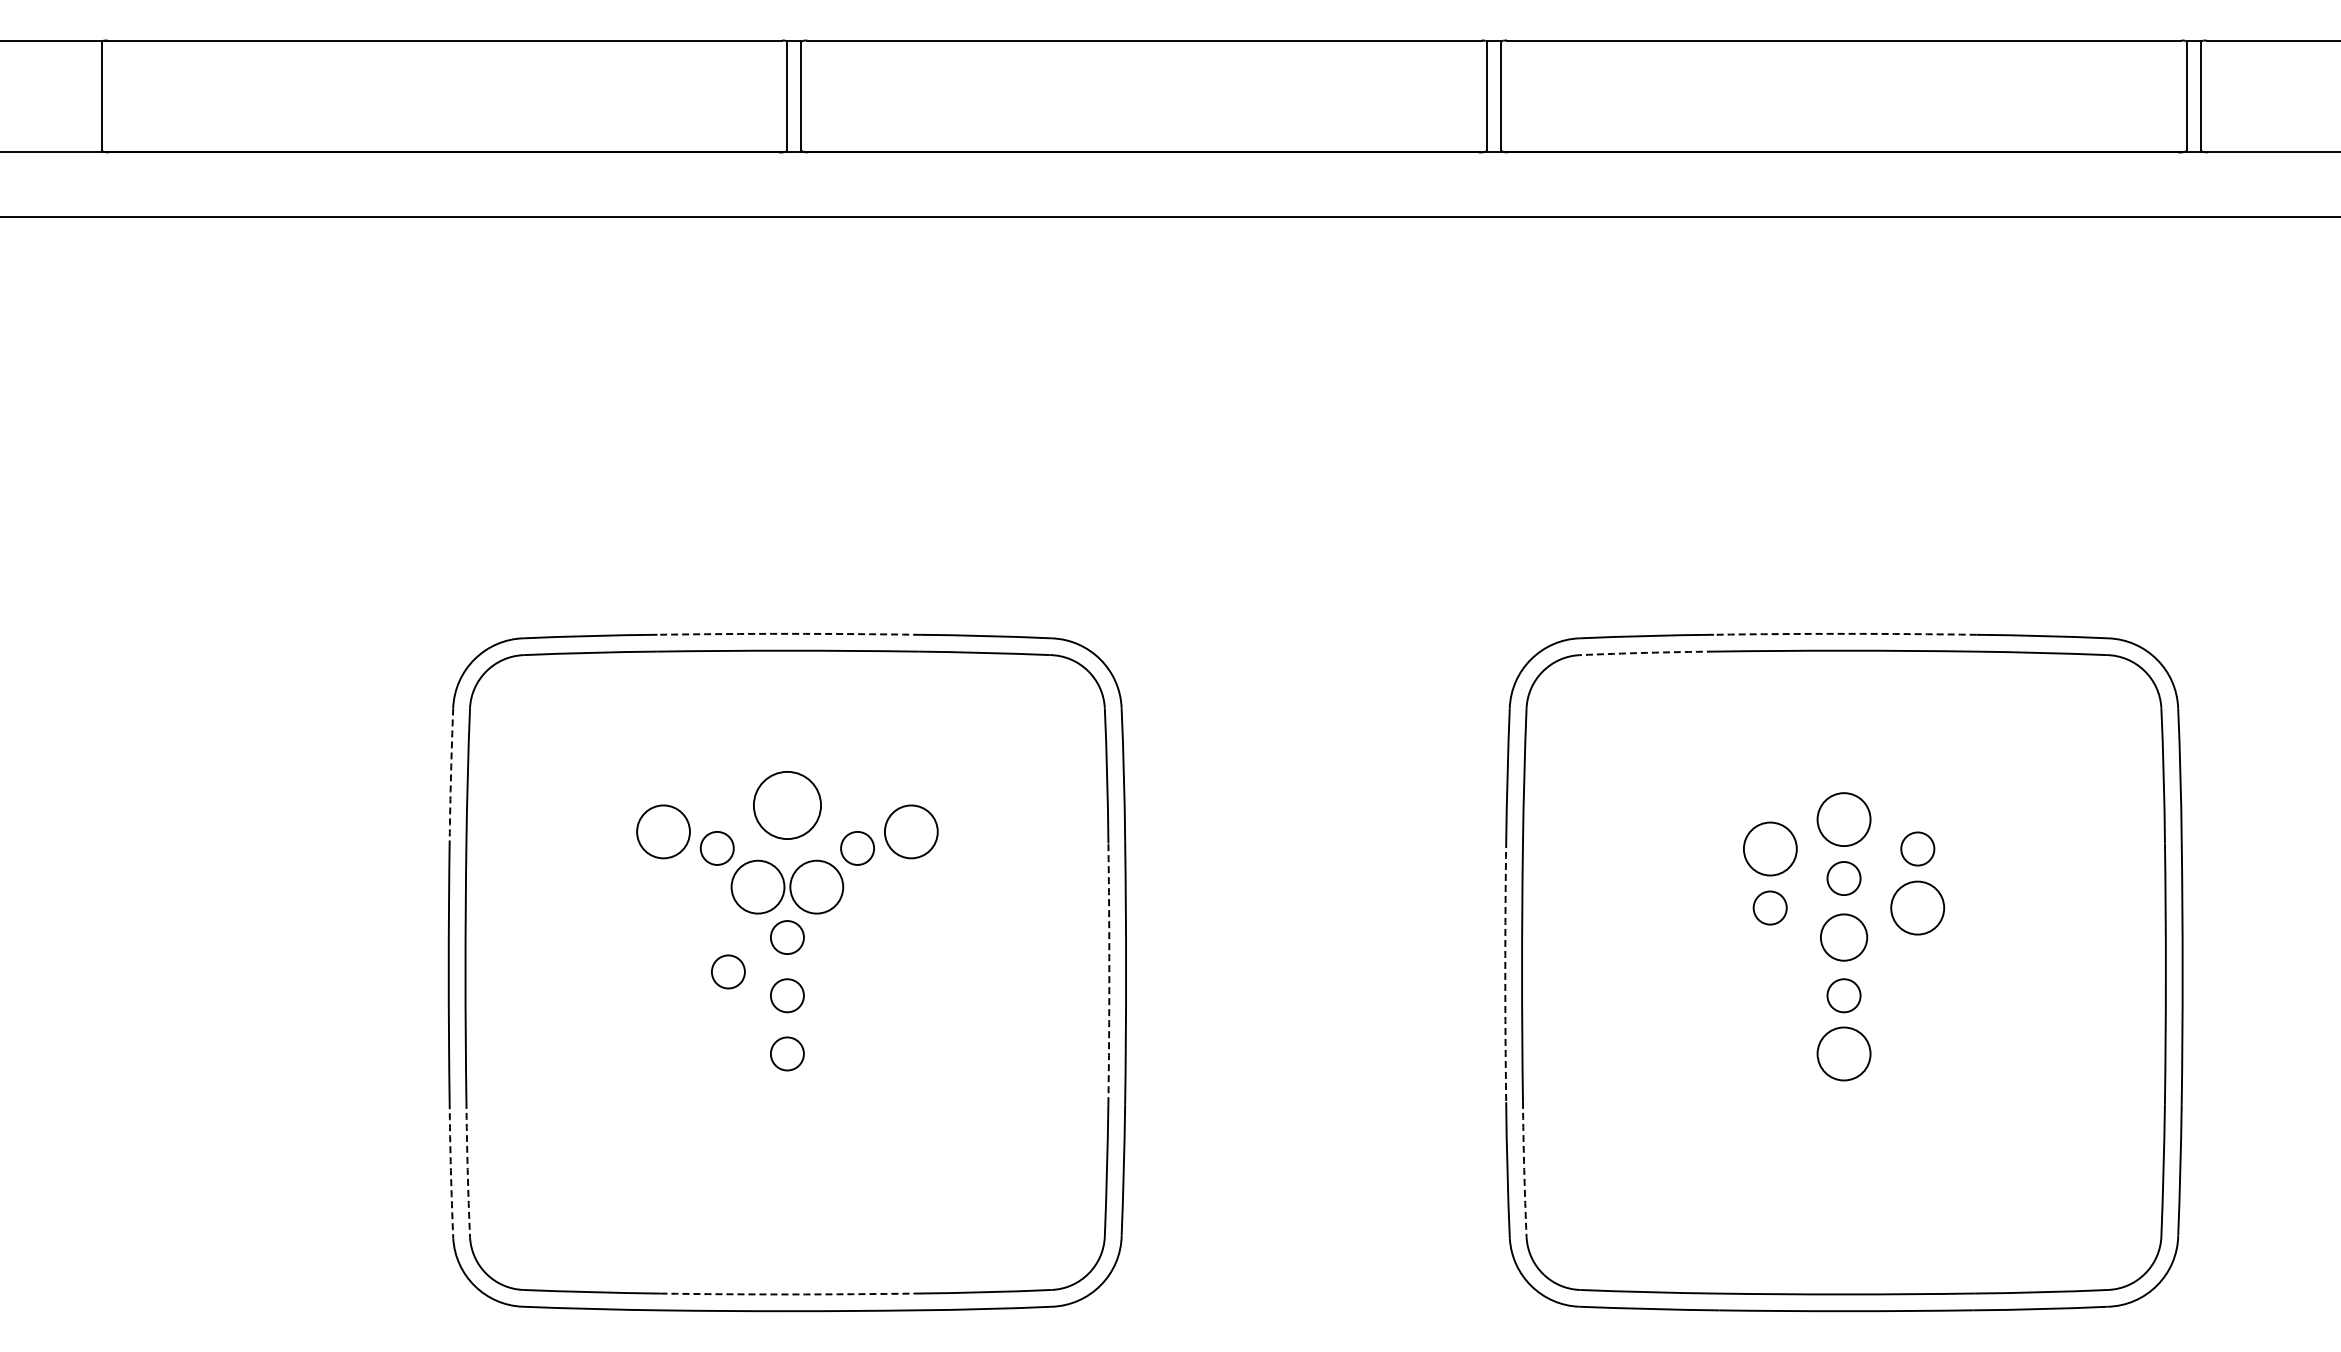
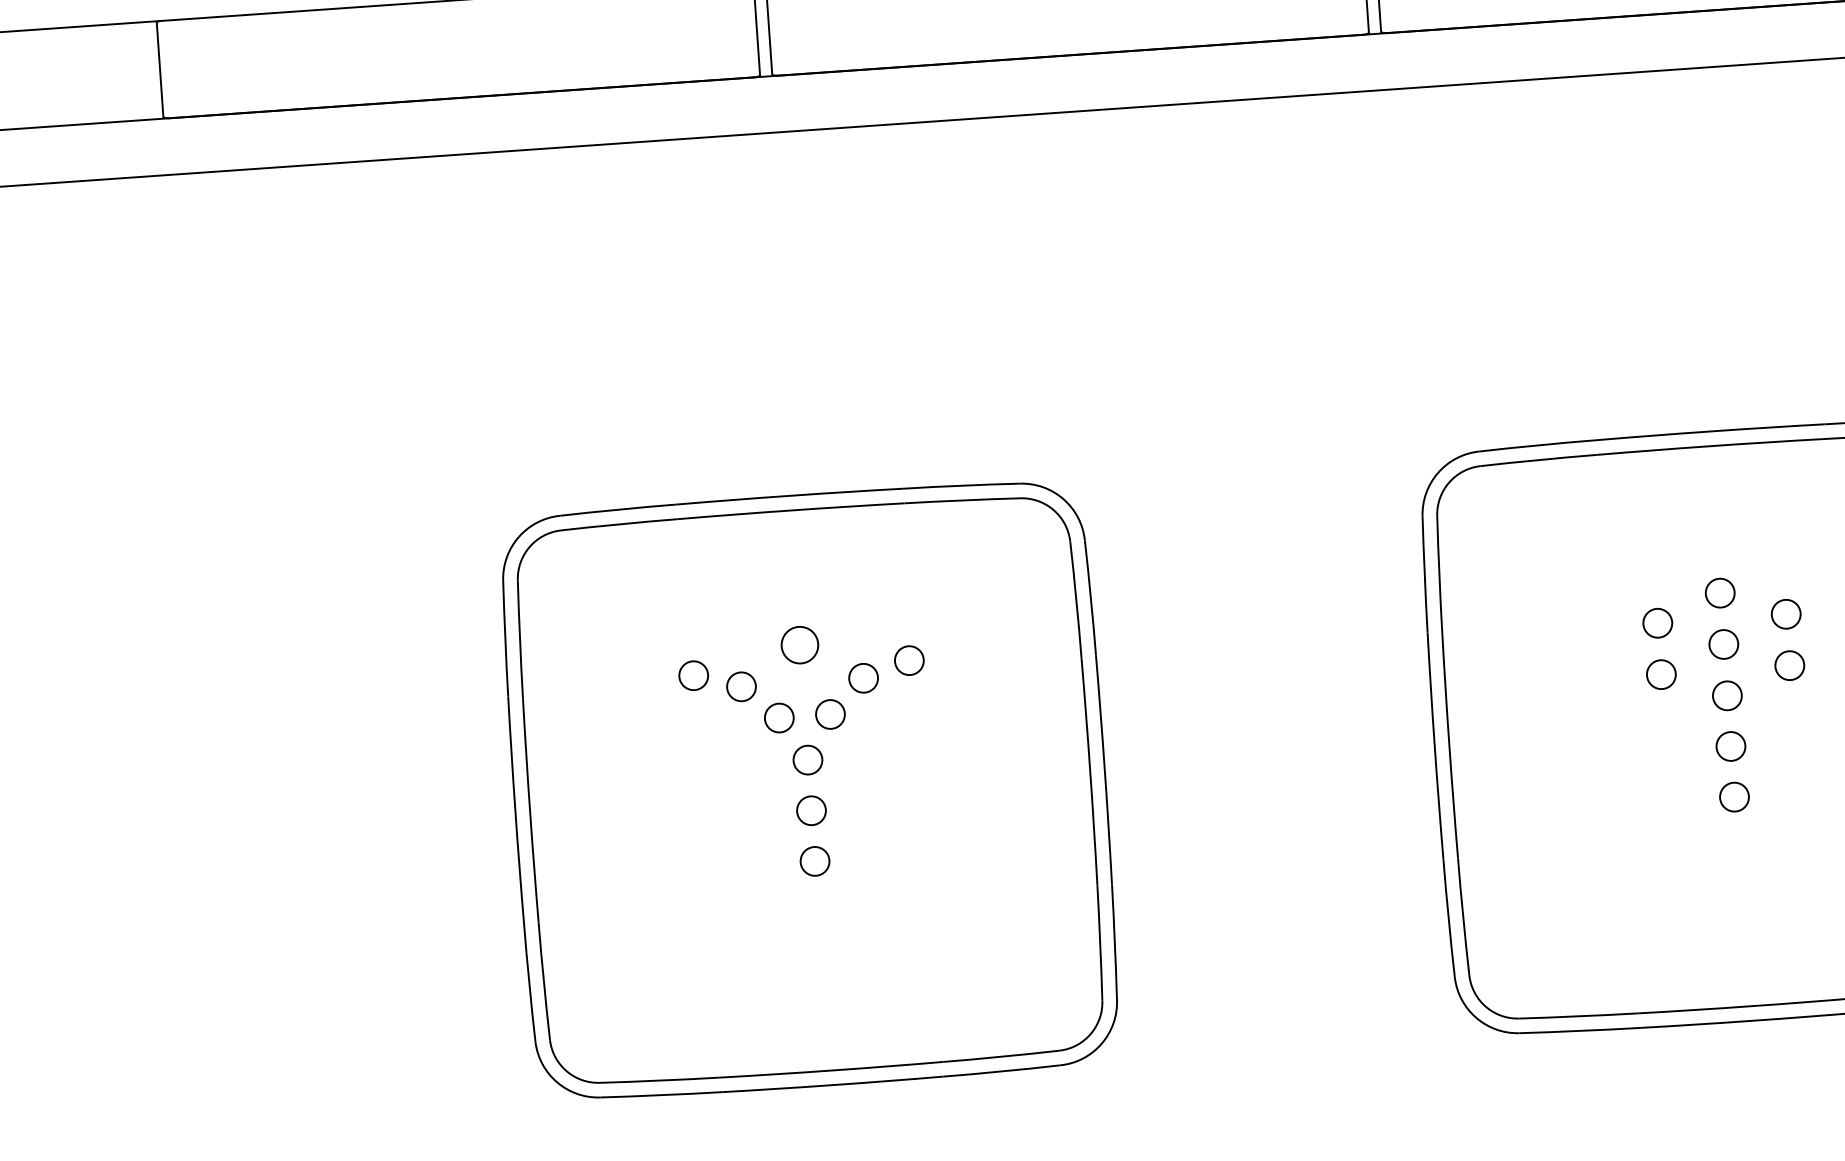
arc: (788, 633) -> (790, 495), dashed -> solid
arc: (1845, 633) -> (1710, 431), dashed -> solid
arc: (1646, 652) -> (1538, 459), dashed -> solid
arc: (451, 774) -> (505, 638), dashed -> solid
circle: (787, 805) -> (800, 645), size x0.62
circle: (1843, 819) -> (1719, 593), size x0.62
circle: (663, 831) -> (693, 675), size x0.62
circle: (910, 831) -> (908, 660), size x0.62
circle: (1769, 848) -> (1657, 622), size x0.62
circle: (757, 886) -> (778, 717), size x0.62
circle: (816, 886) -> (830, 713), size x0.62
circle: (1917, 907) -> (1789, 665), size x0.62
circle: (1843, 937) -> (1726, 695), size x0.71
circle: (728, 971) -> (758, 793), removed
arc: (1505, 971) -> (1434, 745), dashed -> solid
arc: (1109, 973) -> (1090, 771), dashed -> solid
circle: (1843, 1053) -> (1734, 796), size x0.62
arc: (467, 1169) -> (543, 981), dashed -> solid
arc: (1524, 1169) -> (1463, 917), dashed -> solid
arc: (450, 1170) -> (528, 983), dashed -> solid
arc: (789, 1294) -> (831, 1070), dashed -> solid

